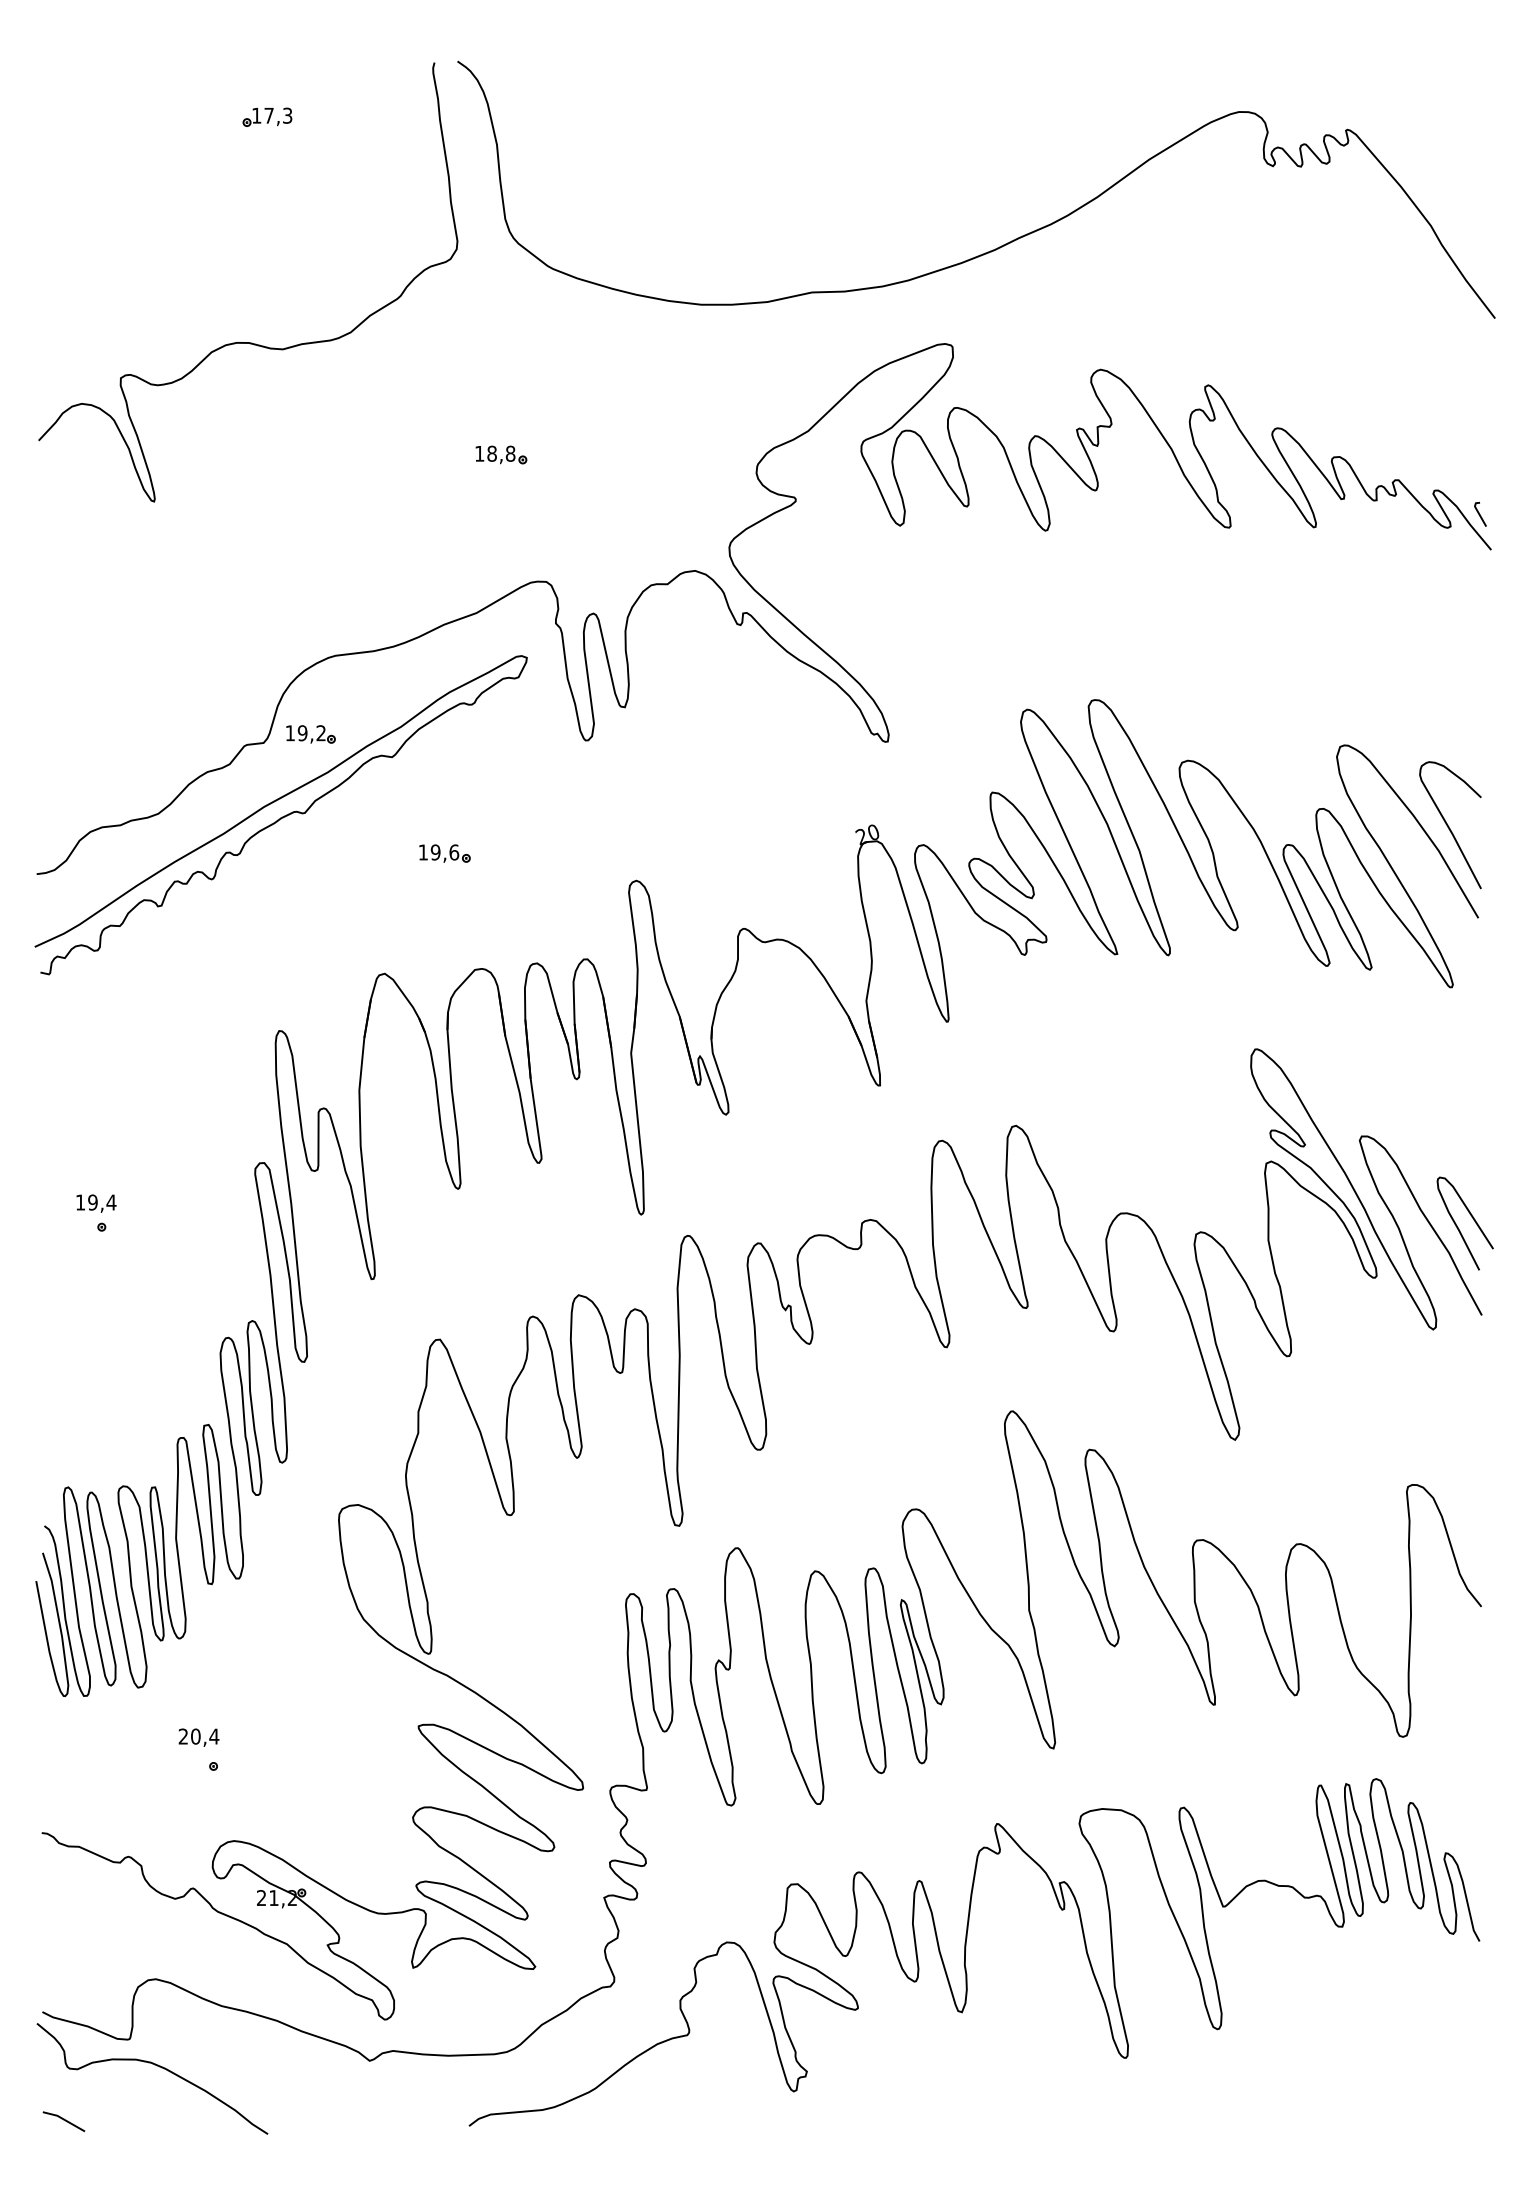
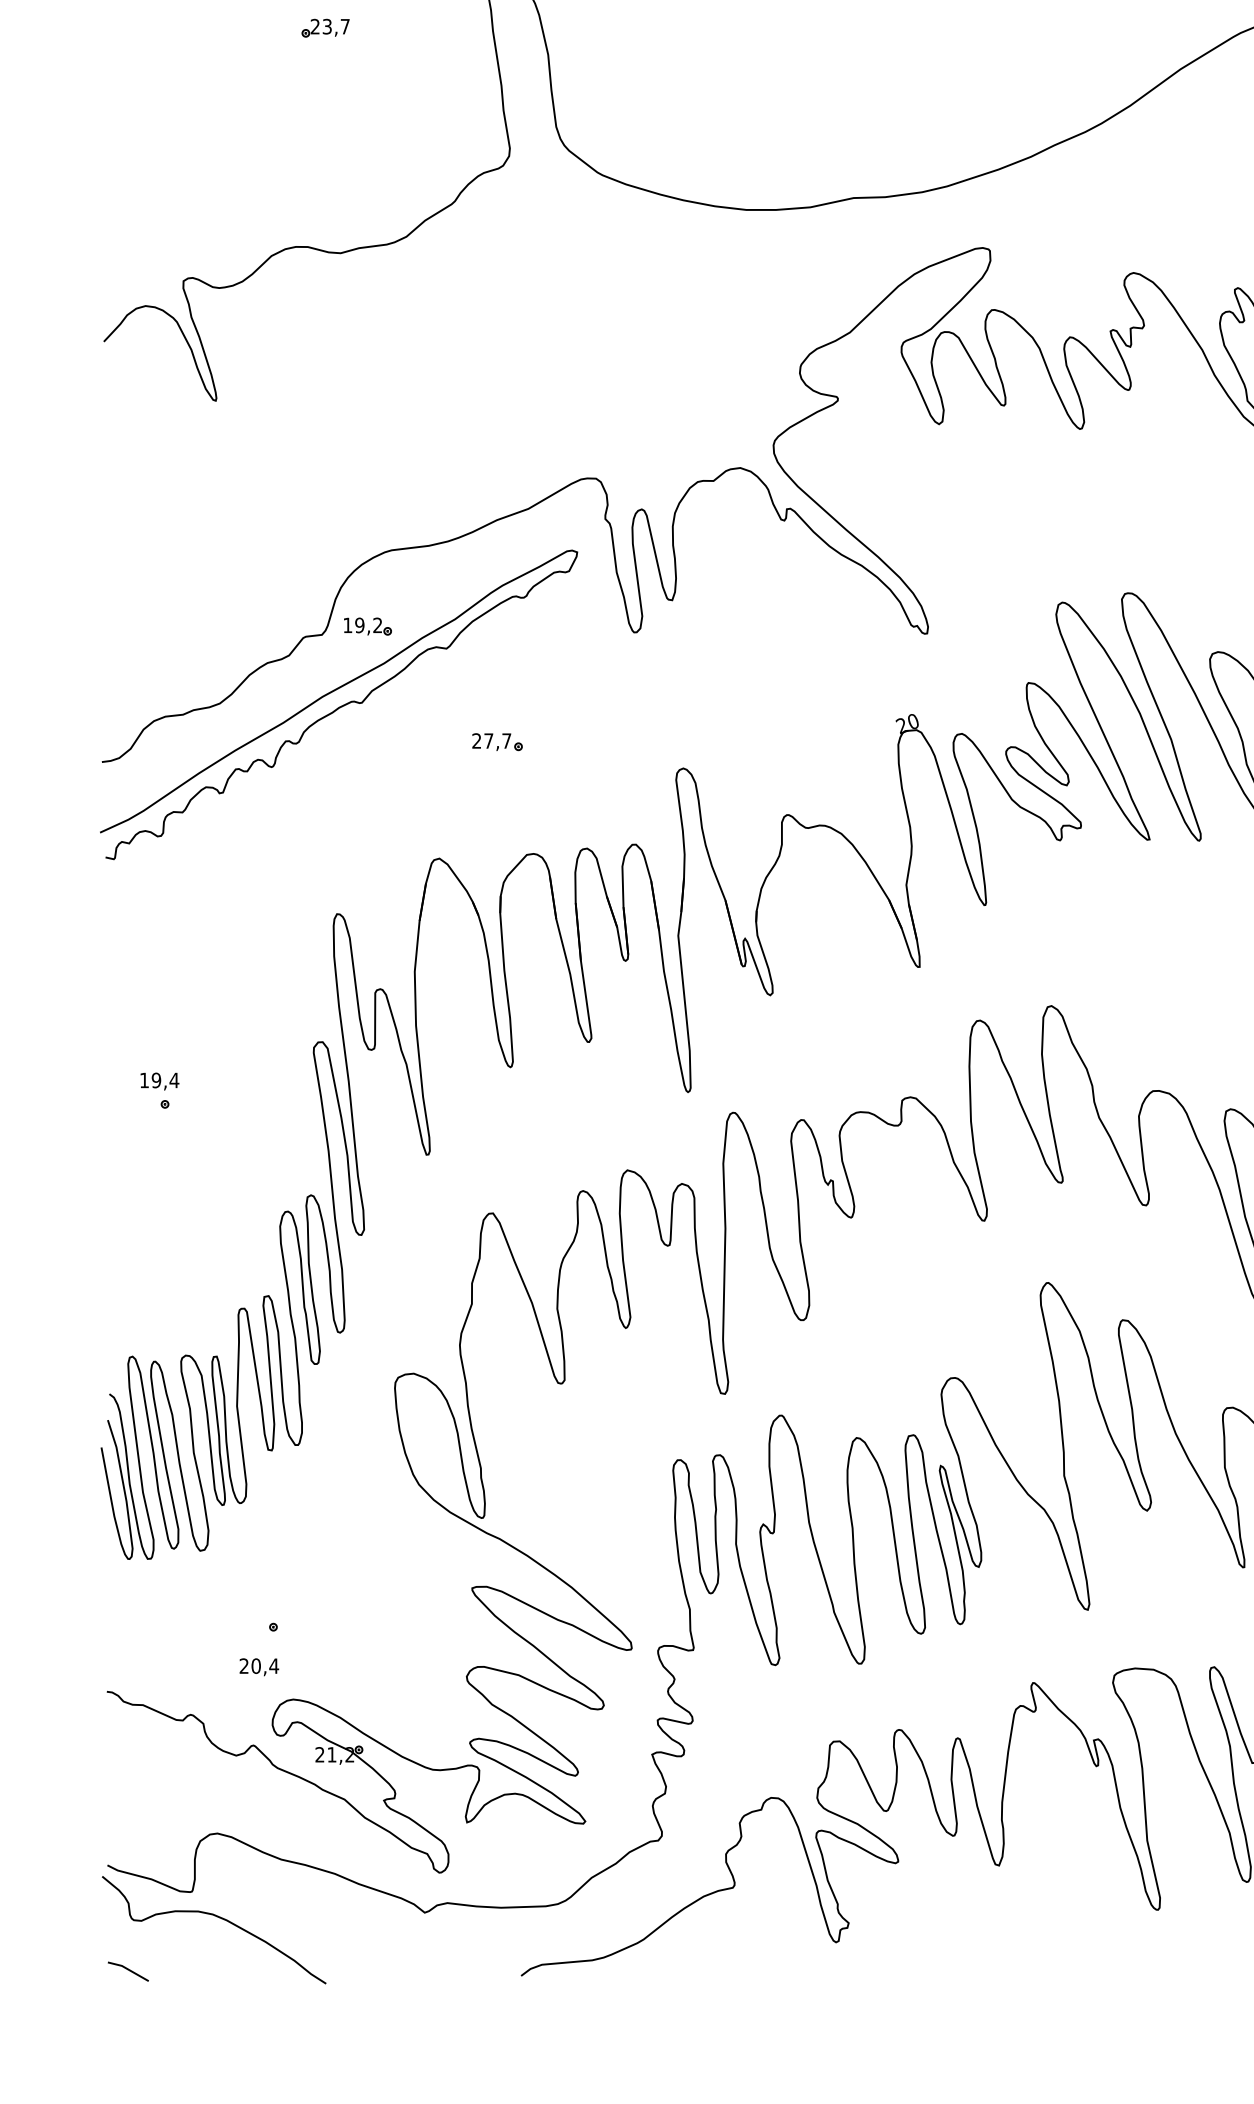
text: (272, 115) -> (330, 26), 17,3 -> 23,7
part: (501, 454) -> (552, 355), removed
text: (438, 852) -> (491, 741), 19,6 -> 27,7
text: (198, 1737) -> (258, 1667), moved

